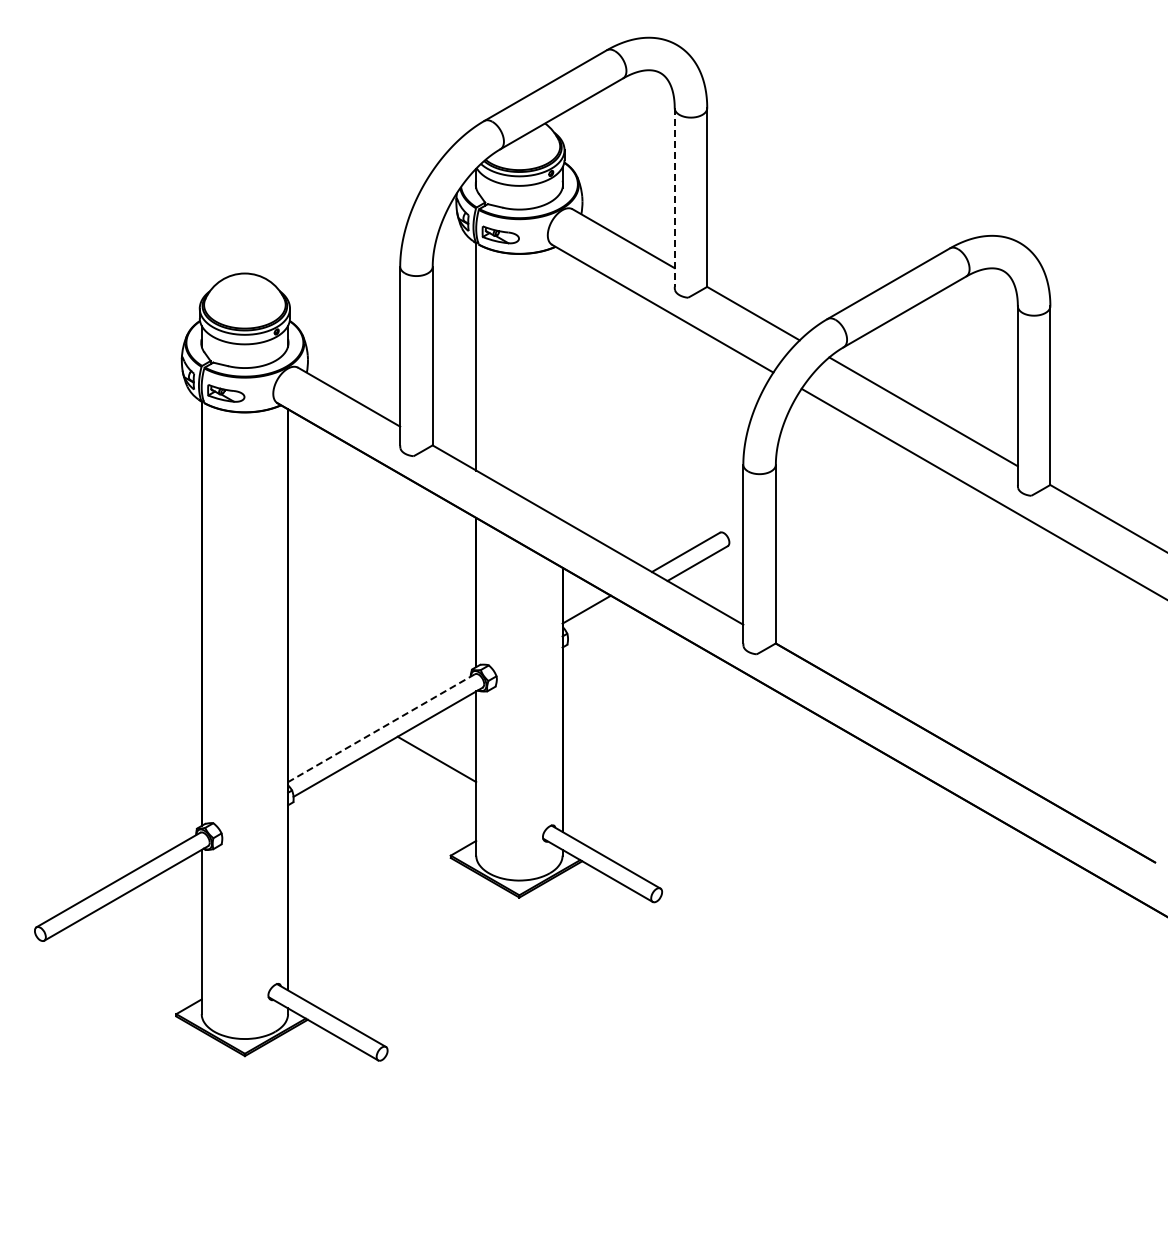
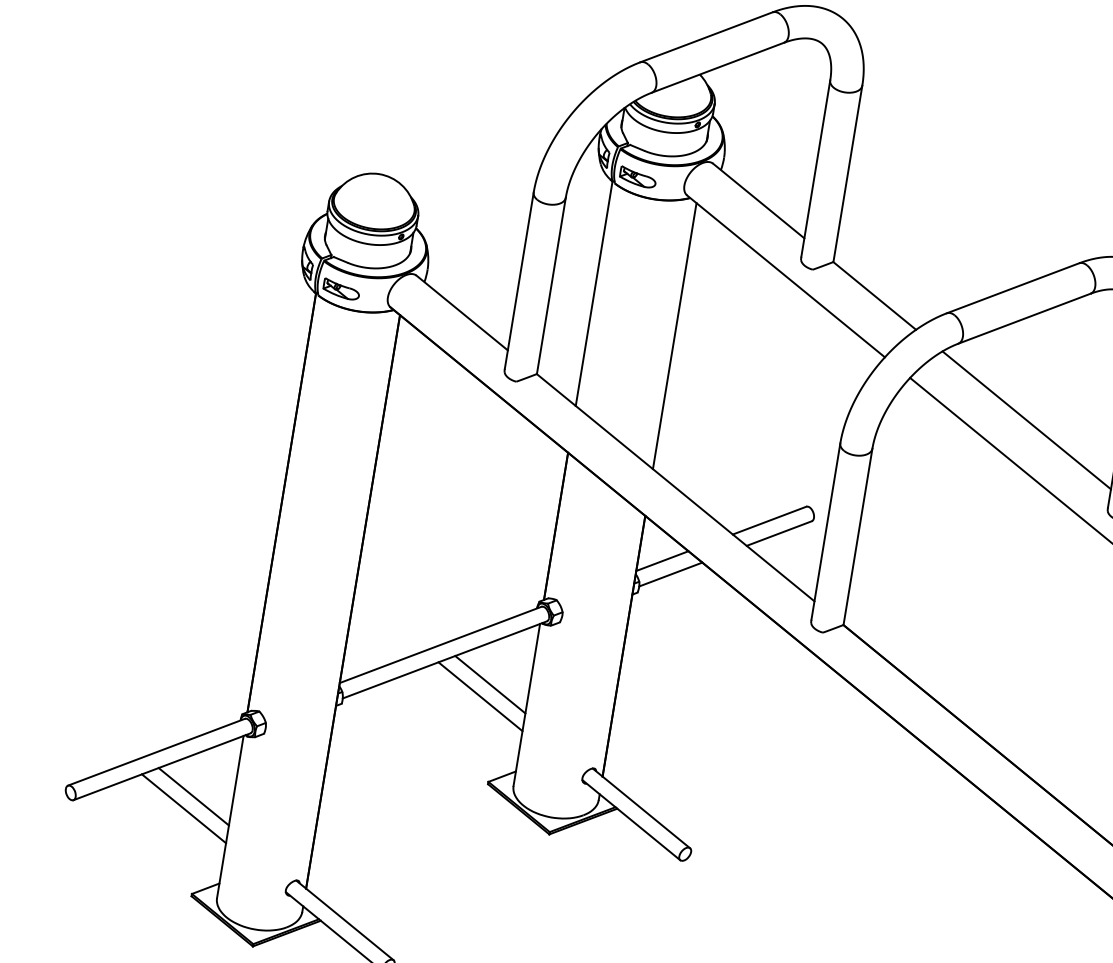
line: (674, 198) -> (815, 169), dashed -> solid
line: (562, 385) -> (674, 335), added
line: (597, 621) -> (671, 574), added
line: (381, 728) -> (440, 645), dashed -> solid
line: (429, 772) -> (480, 696), added
line: (162, 917) -> (193, 796), added
line: (154, 931) -> (183, 808), added

